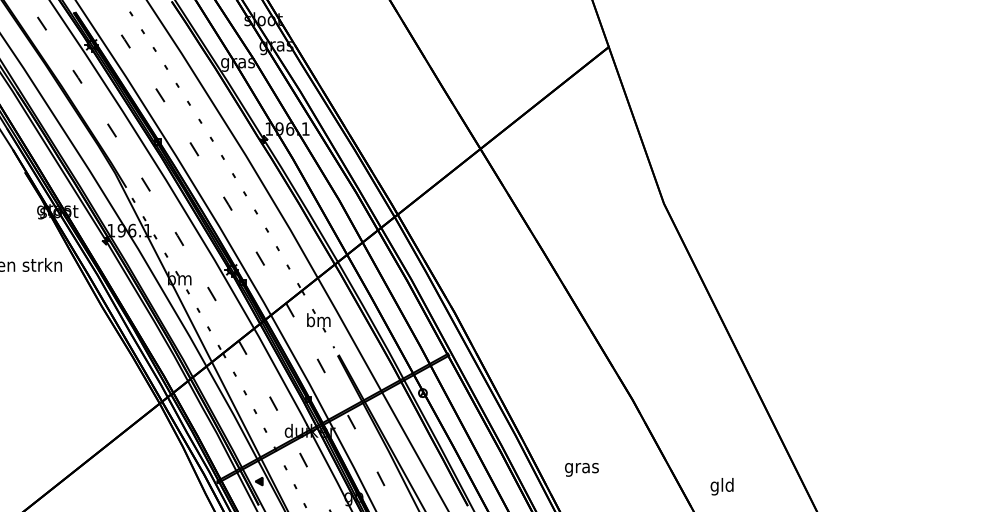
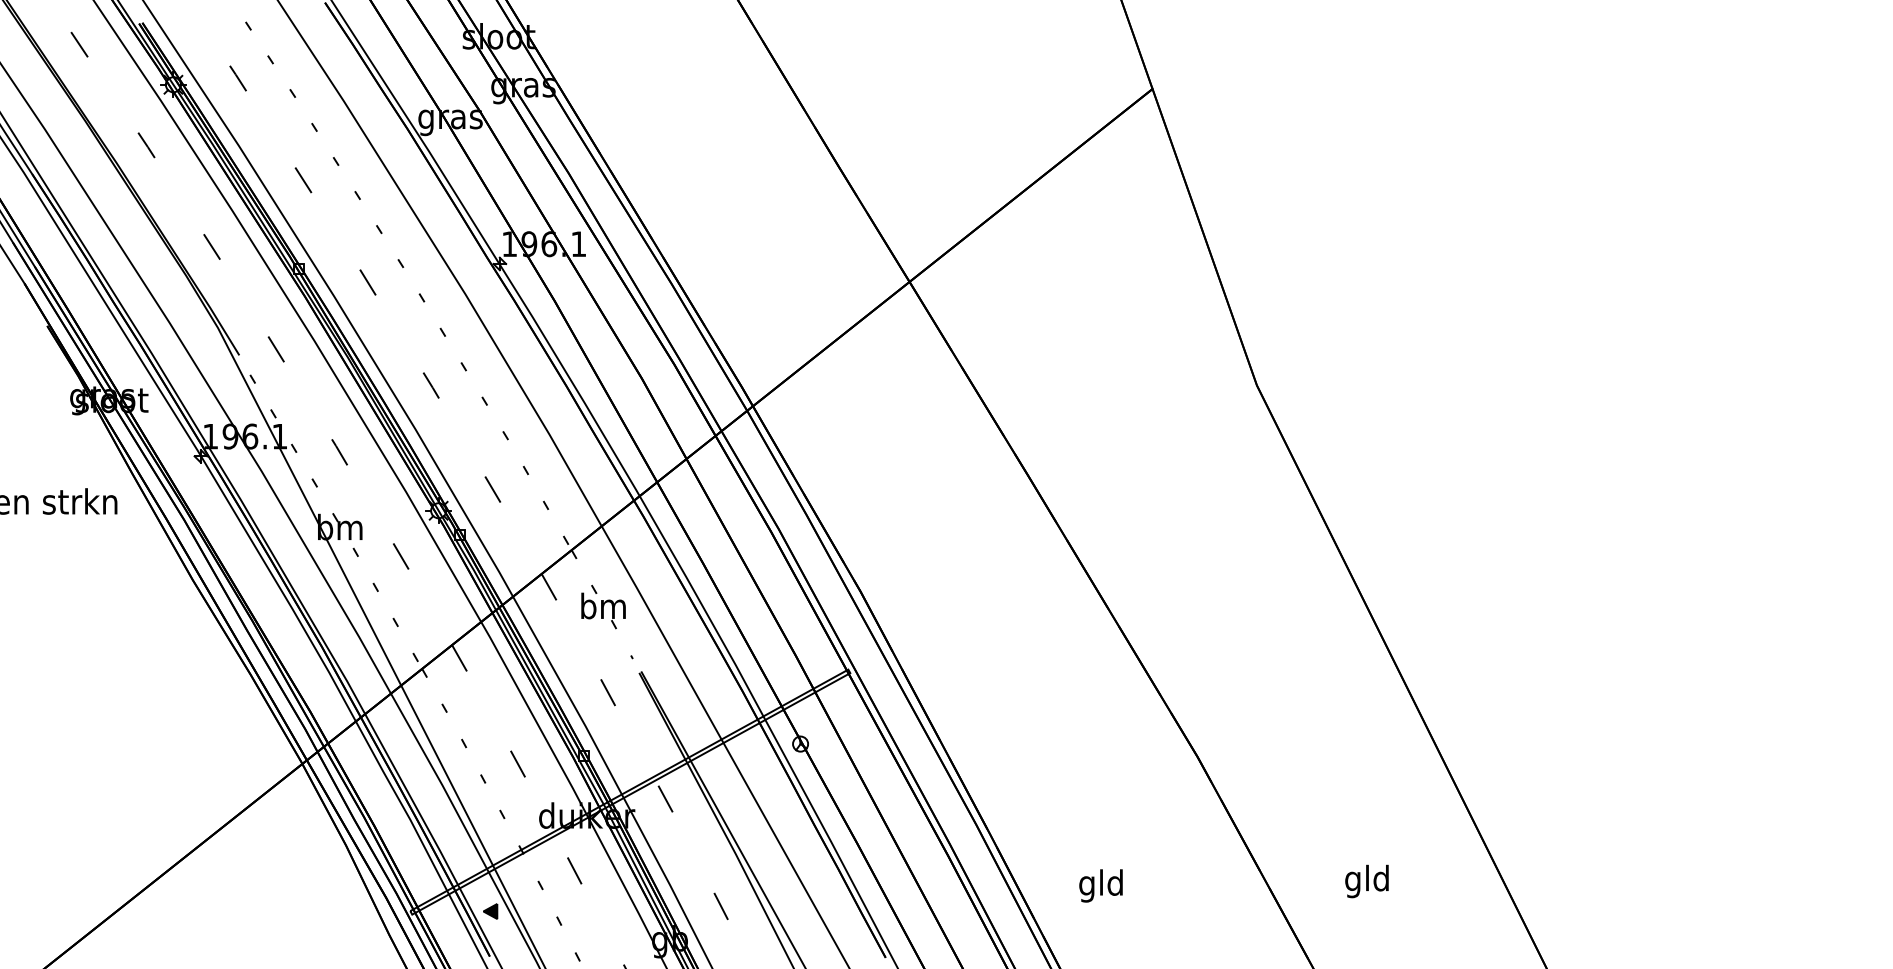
text: (581, 467) -> (1100, 884), gras -> gld
text: (721, 486) -> (1365, 881), moved

